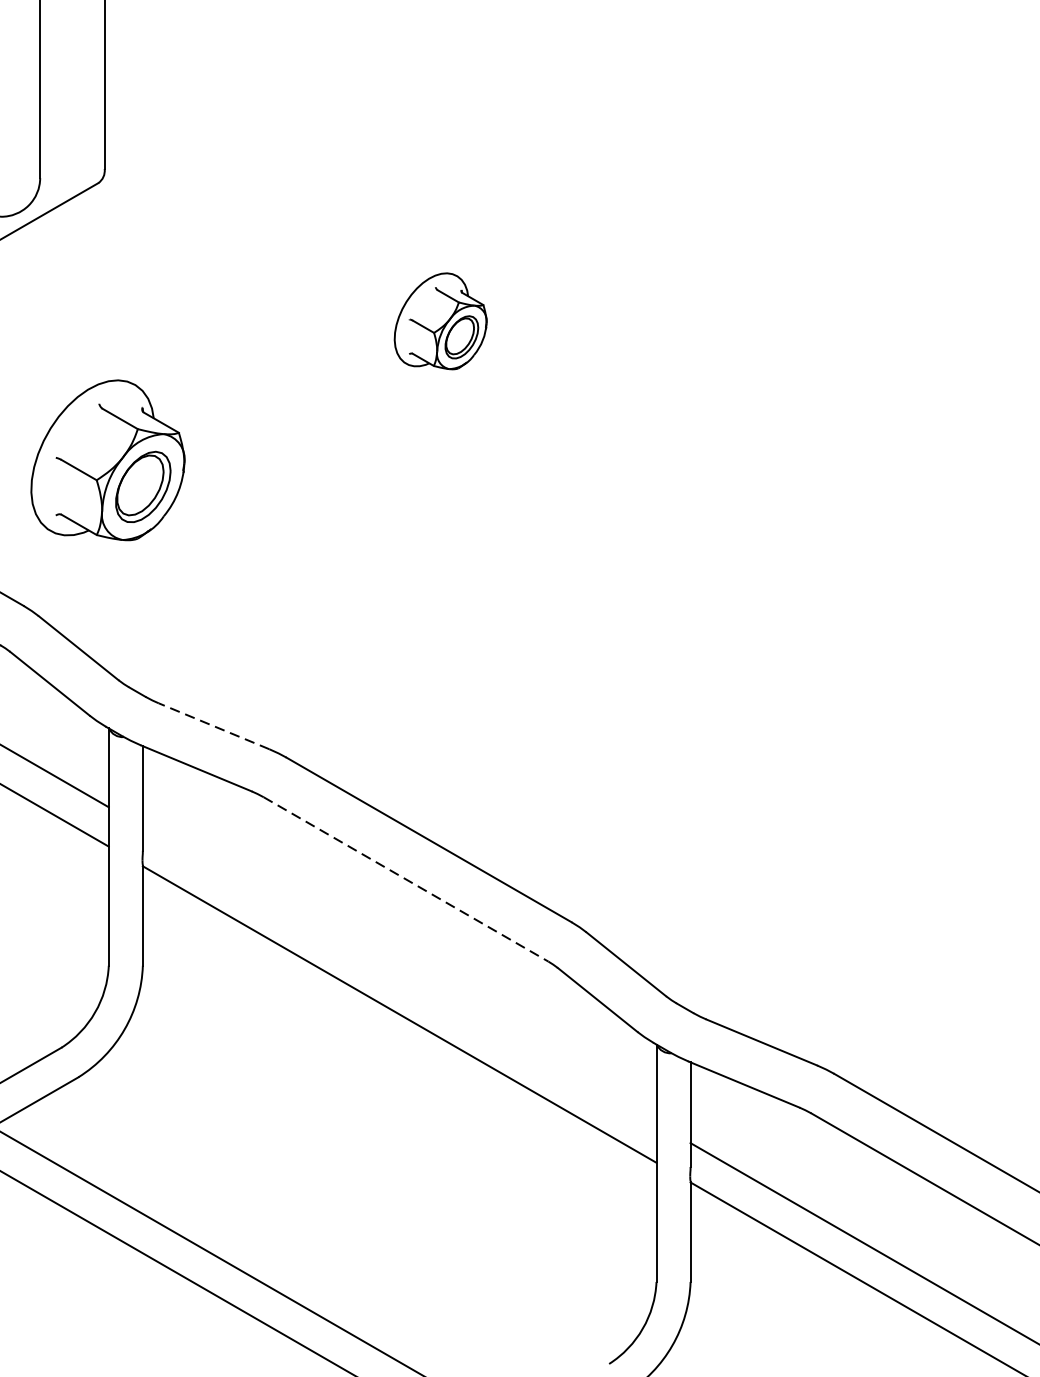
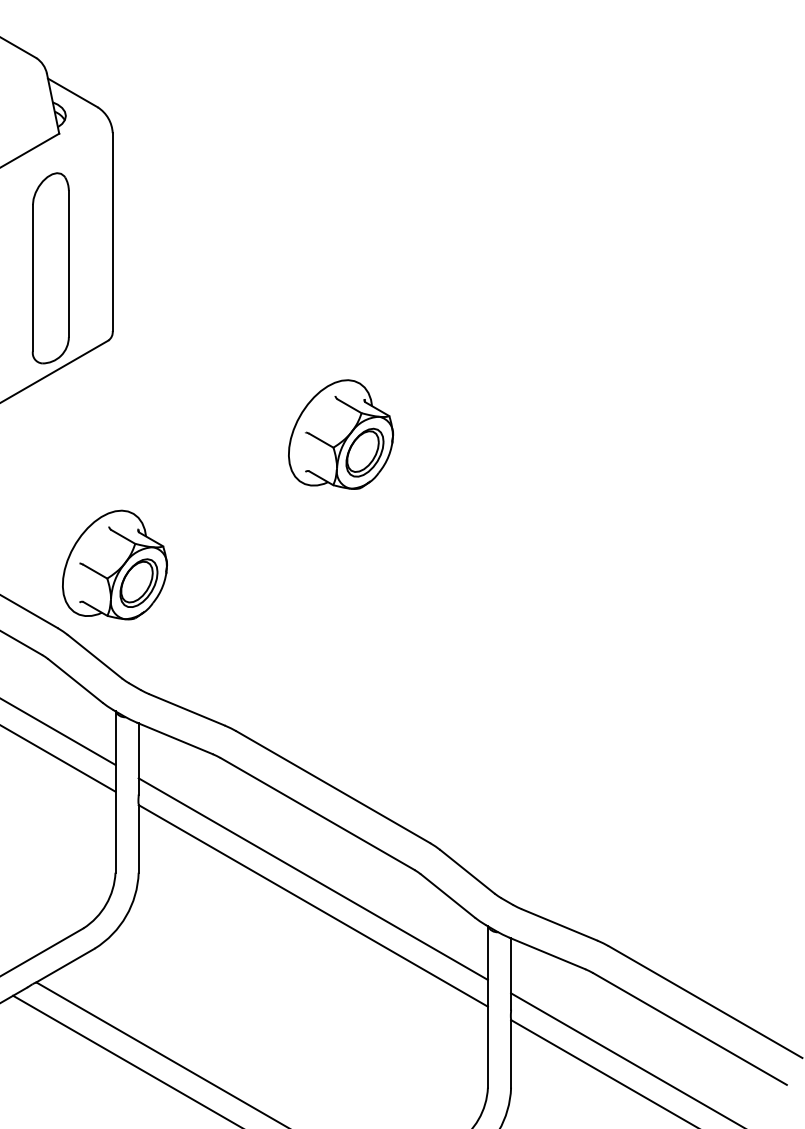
part: (441, 321) -> (341, 434), size x1.67
part: (107, 459) -> (114, 564), moved
line: (214, 725) -> (187, 709), dashed -> solid
line: (405, 880) -> (317, 814), dashed -> solid
line: (398, 974) -> (312, 878), added

